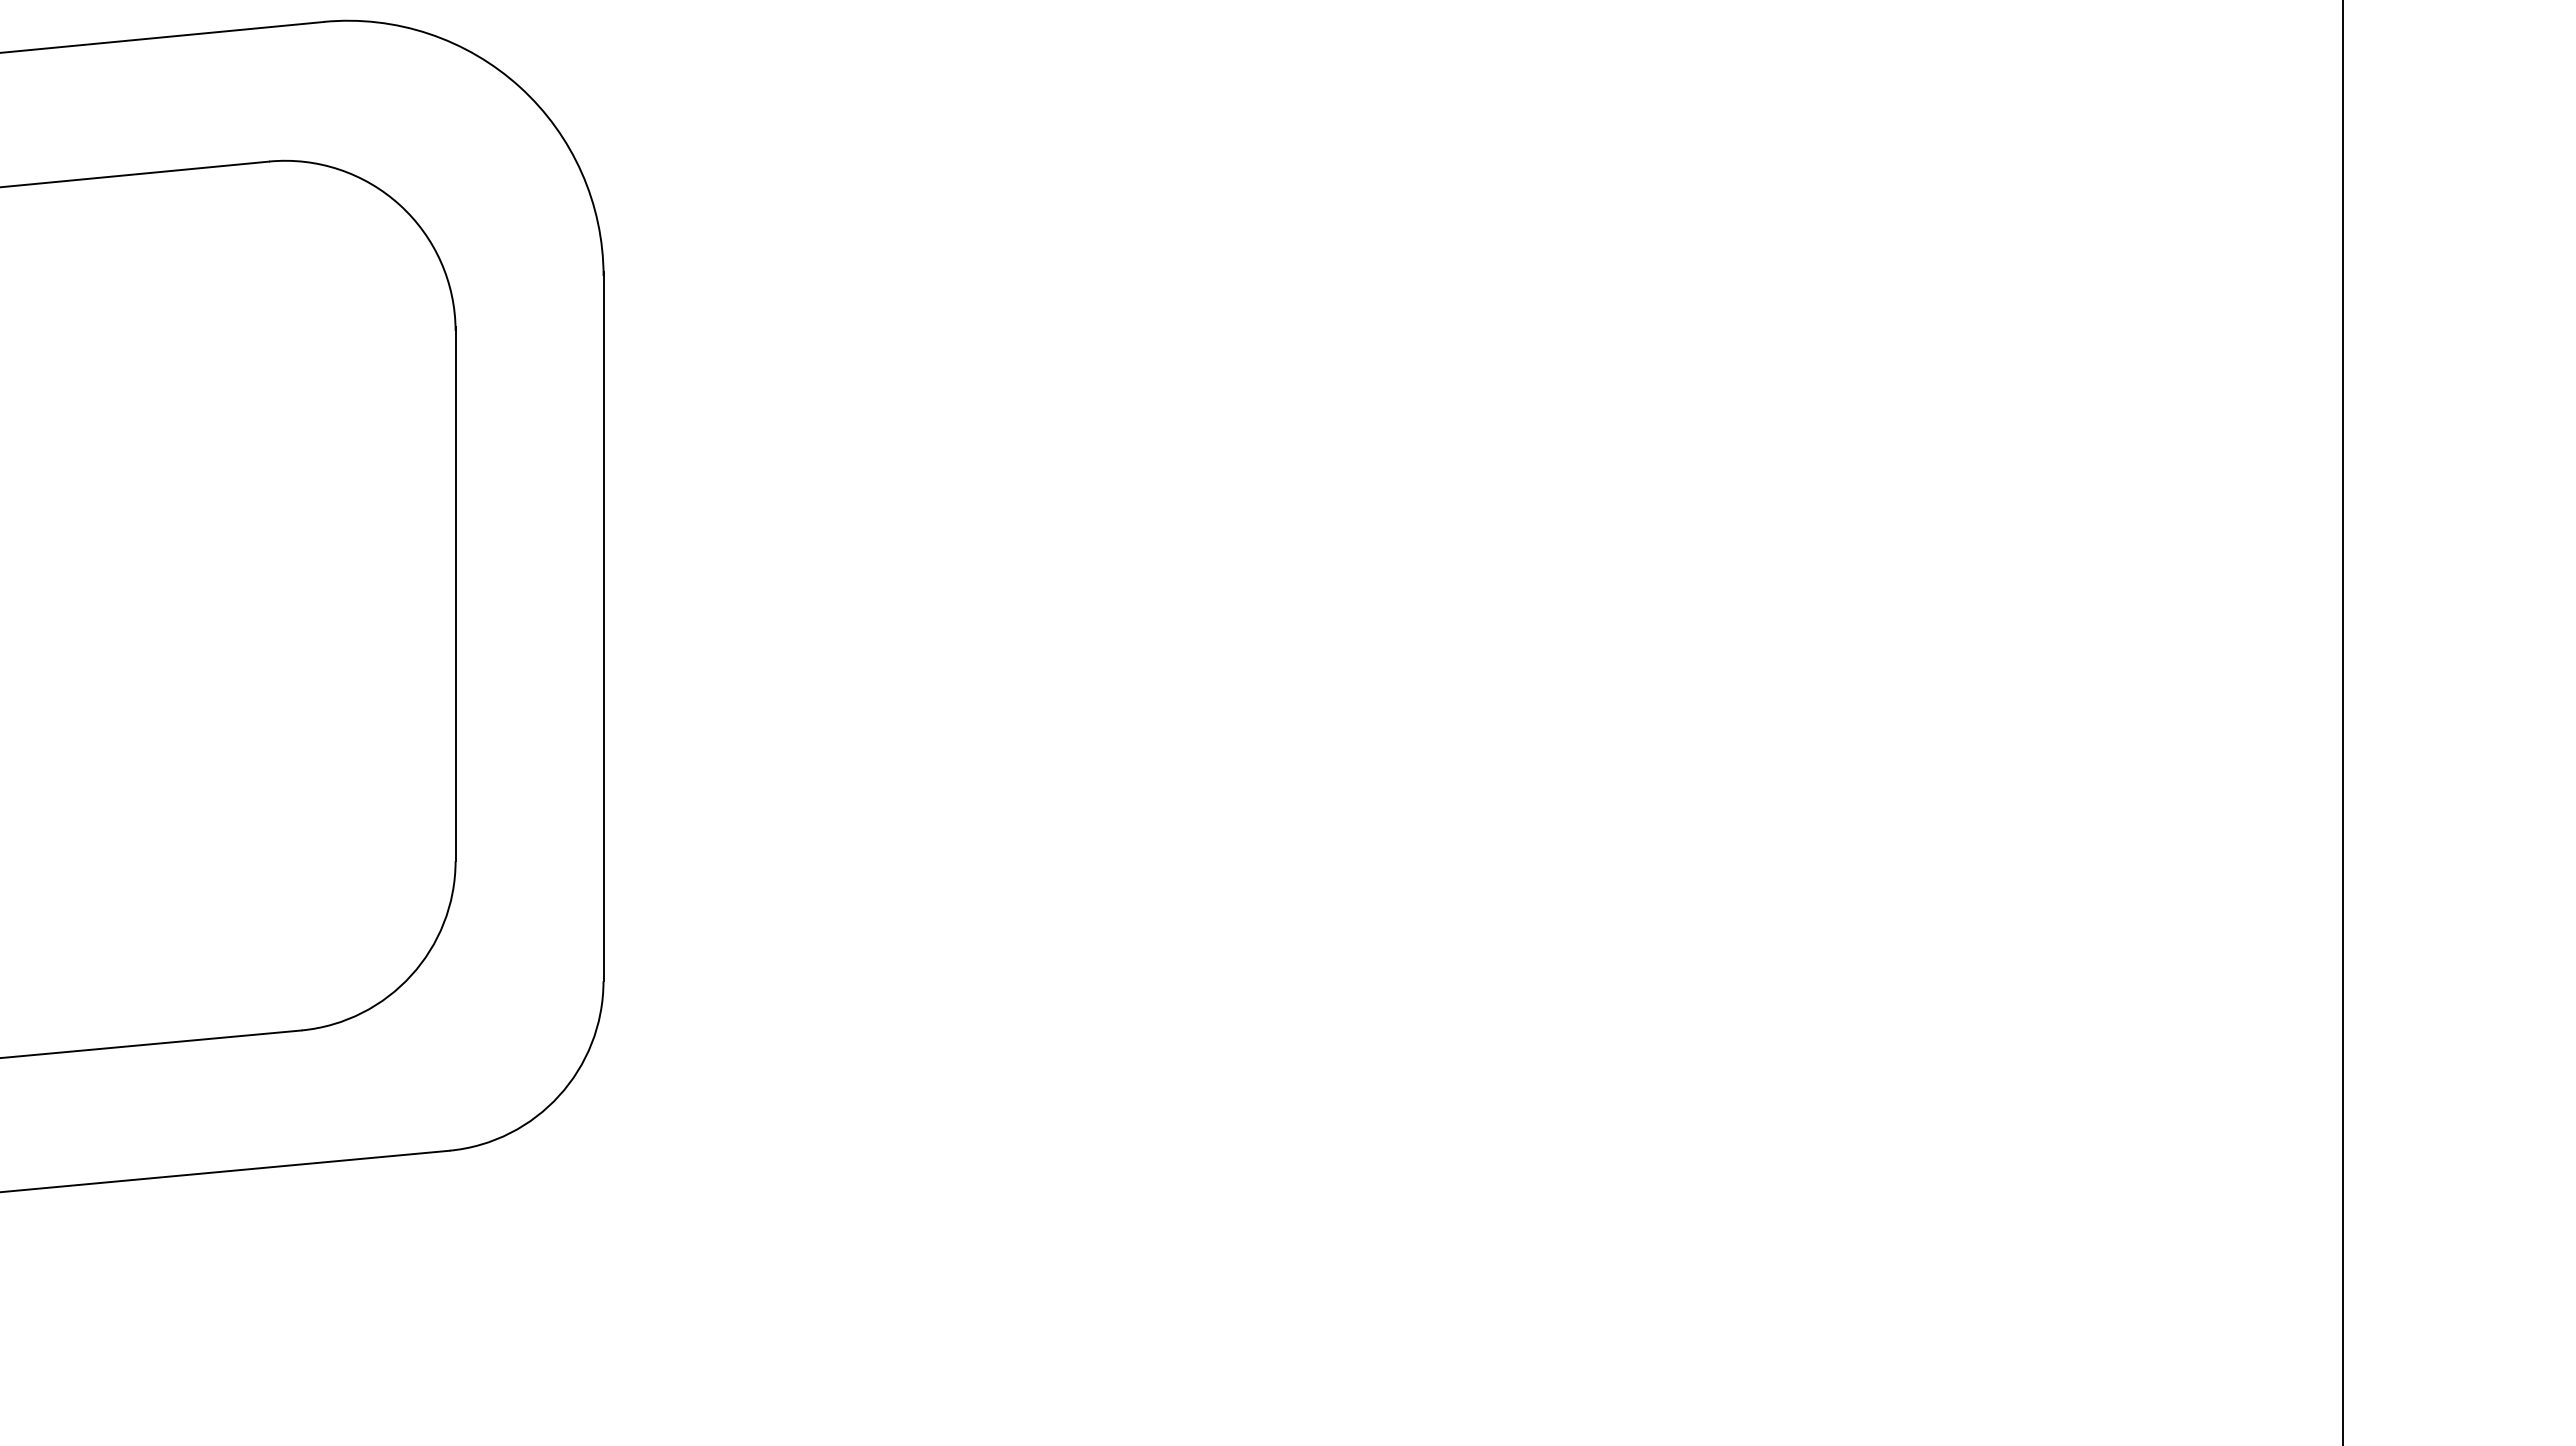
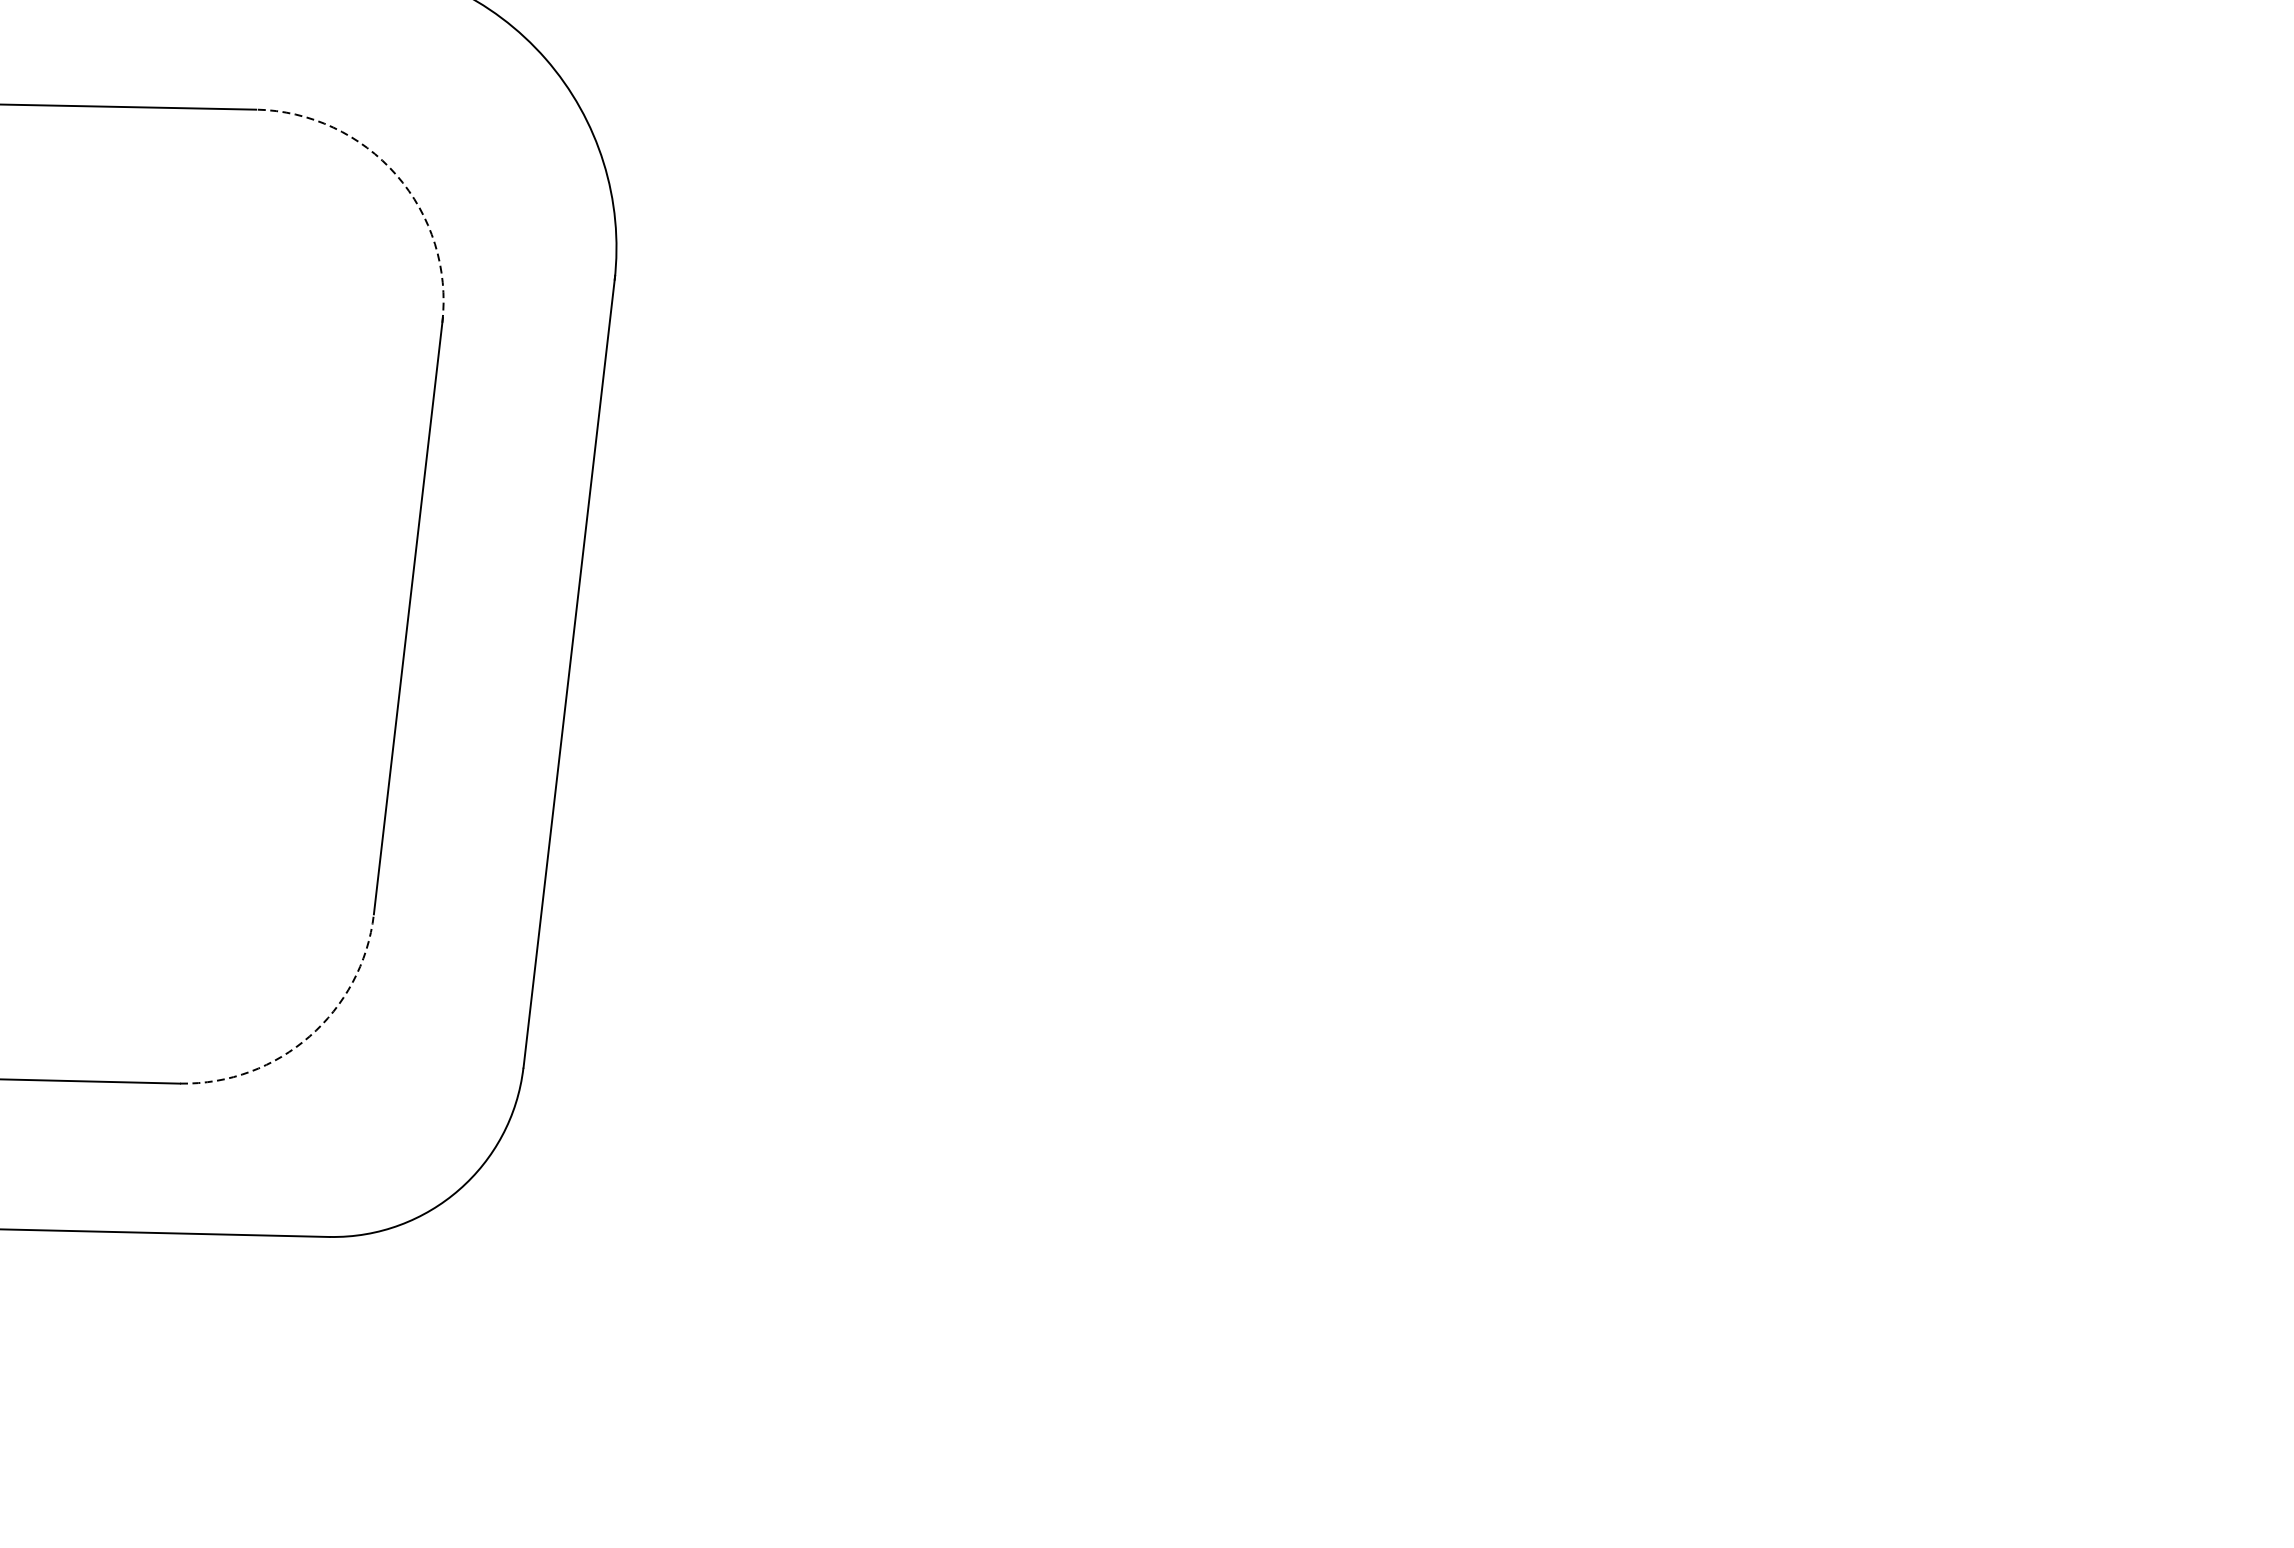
arc: (399, 205) -> (395, 175), solid -> dashed
arc: (411, 975) -> (309, 1036), solid -> dashed

